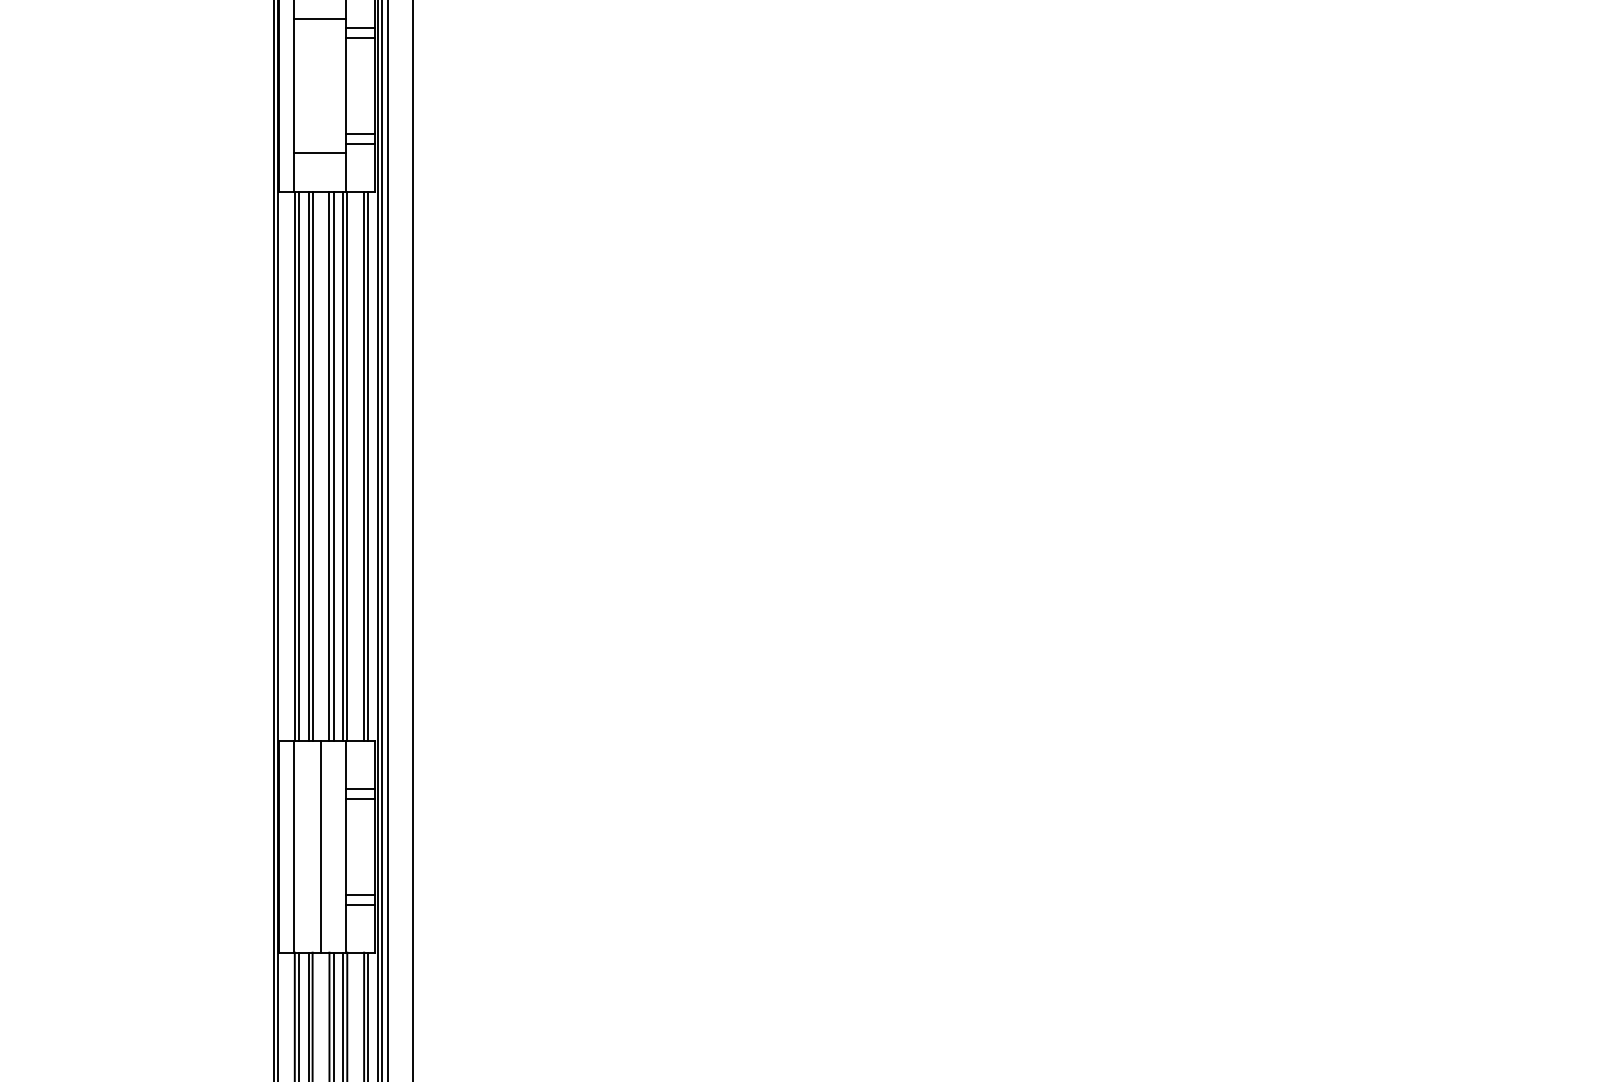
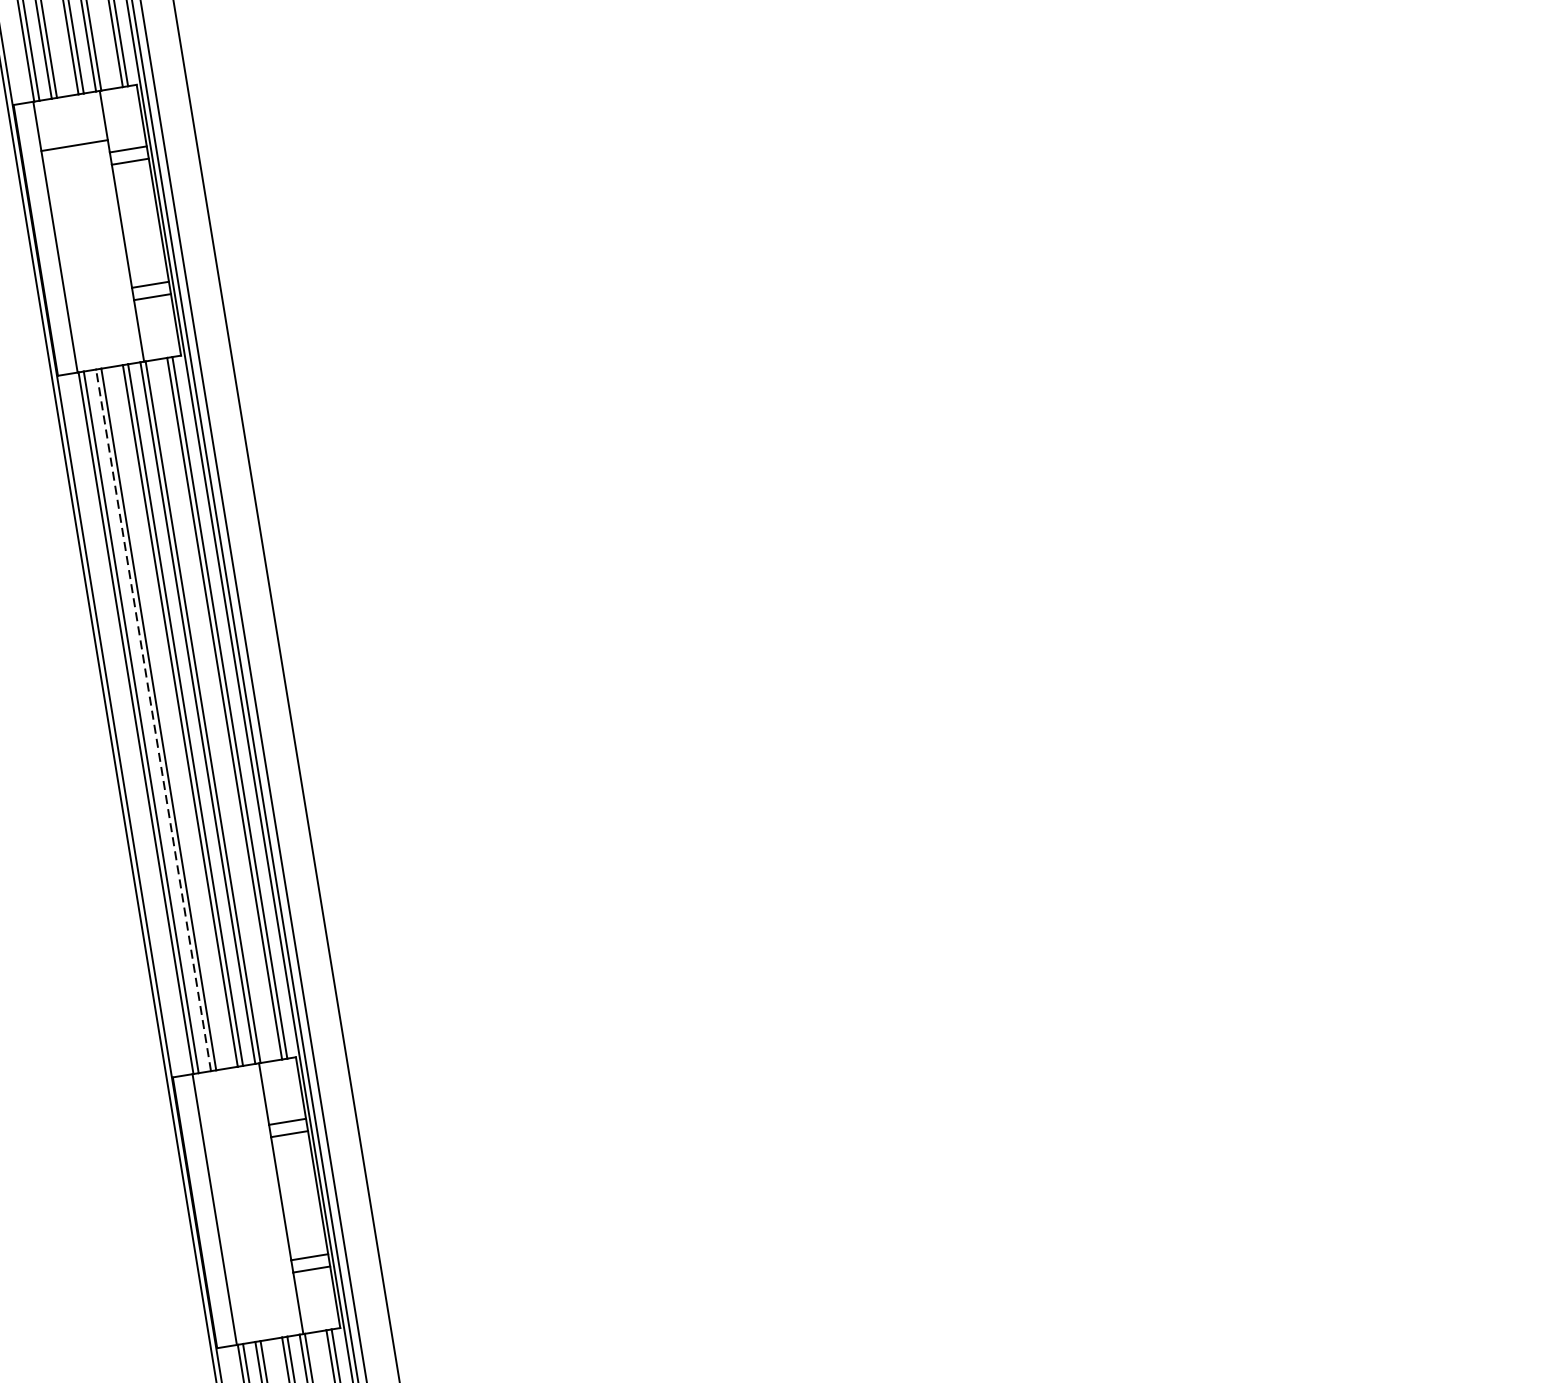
line: (320, 153) -> (103, 317), removed
line: (308, 465) -> (153, 719), solid -> dashed
line: (320, 846) -> (248, 1203), removed

